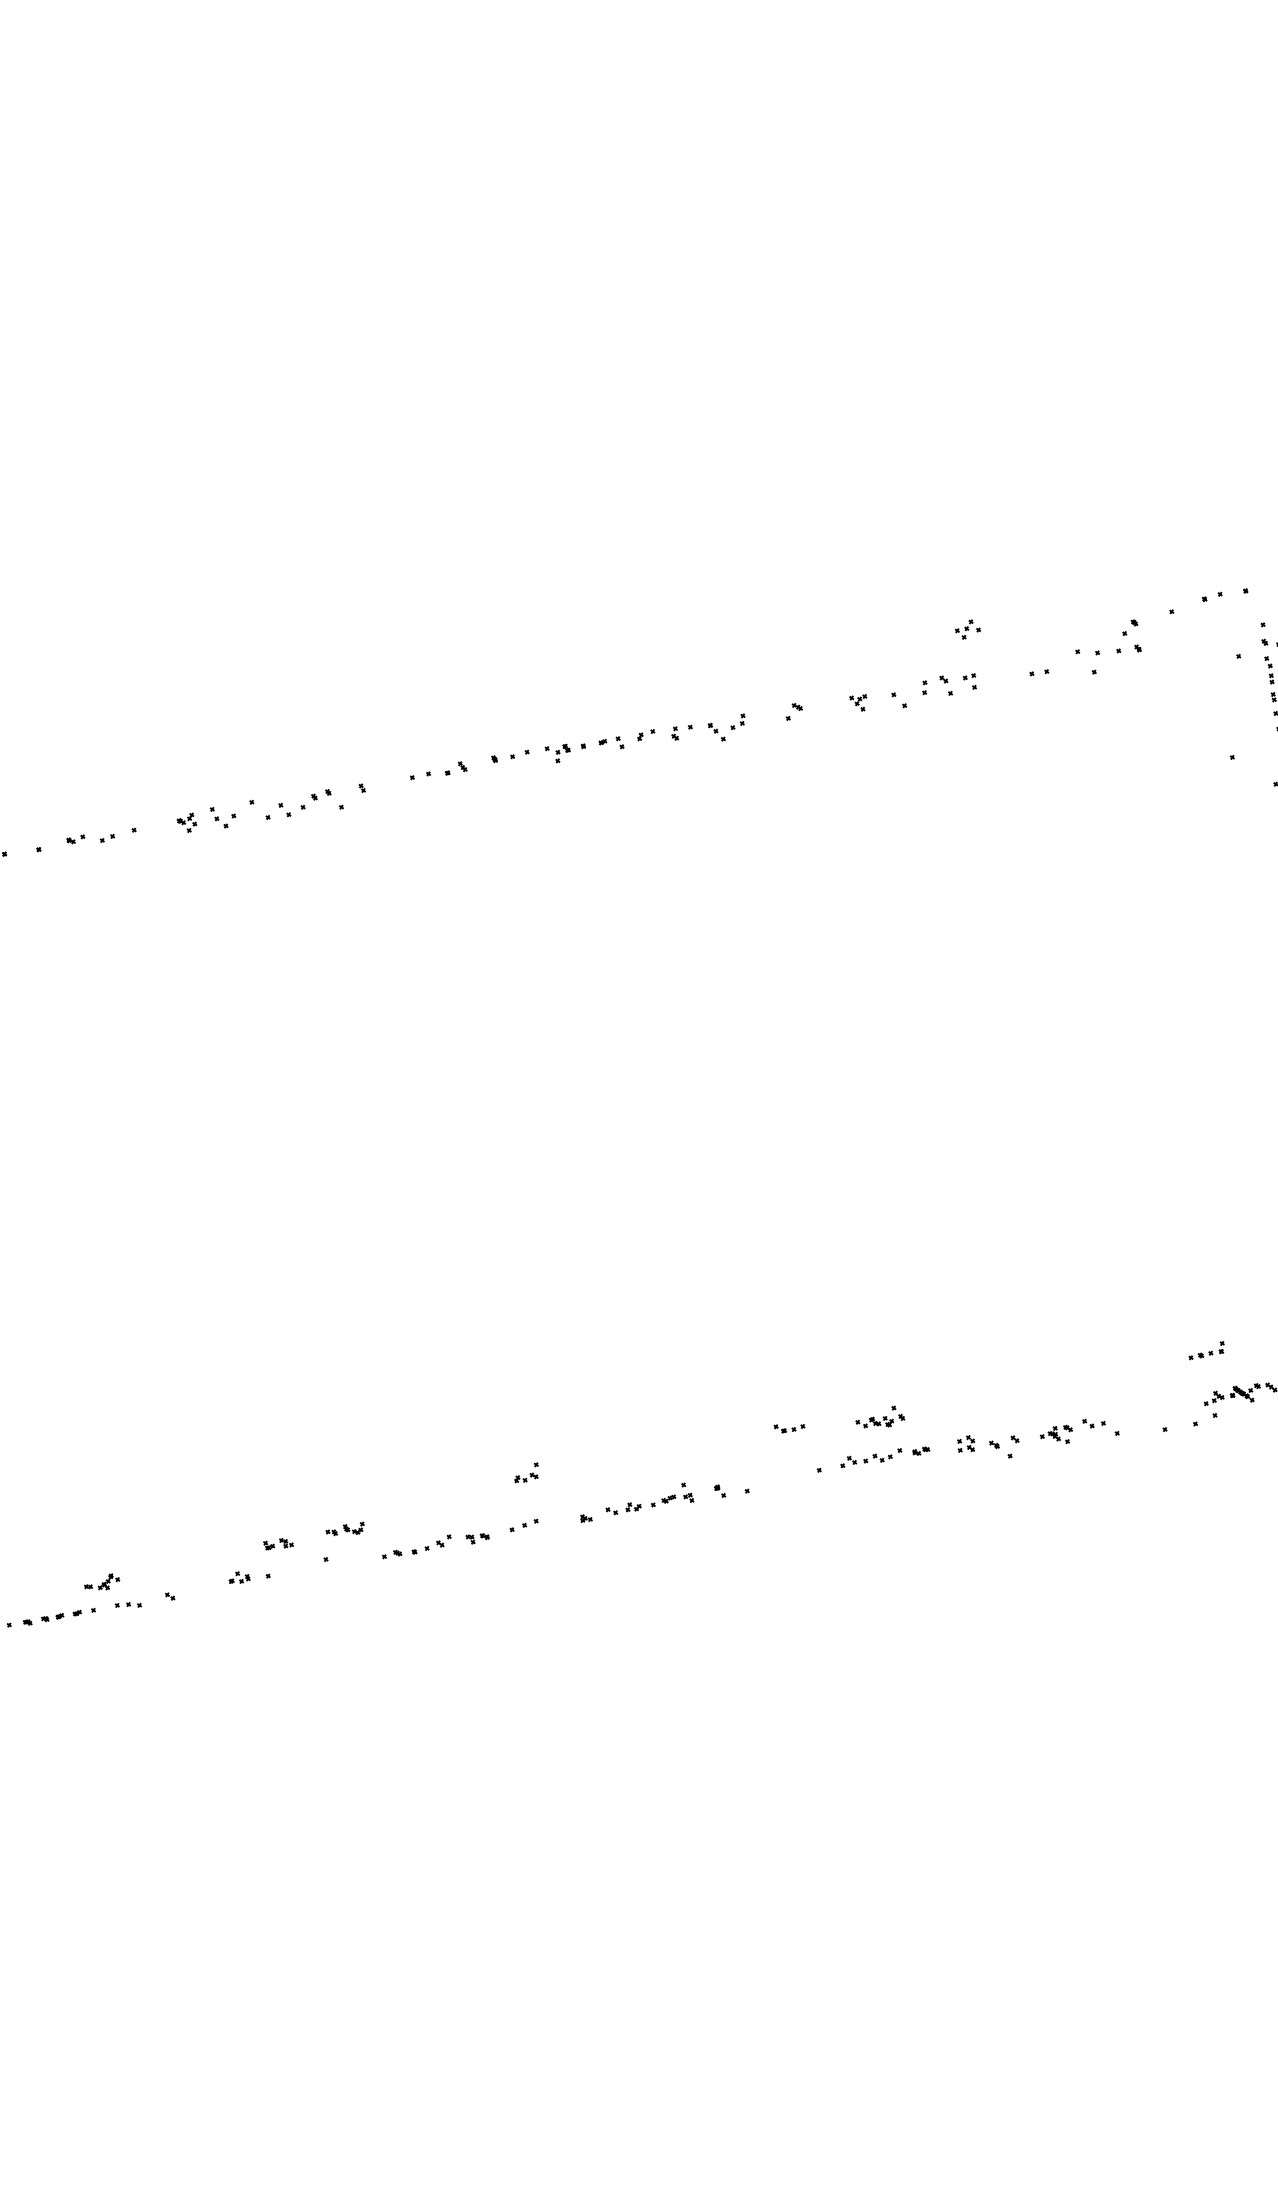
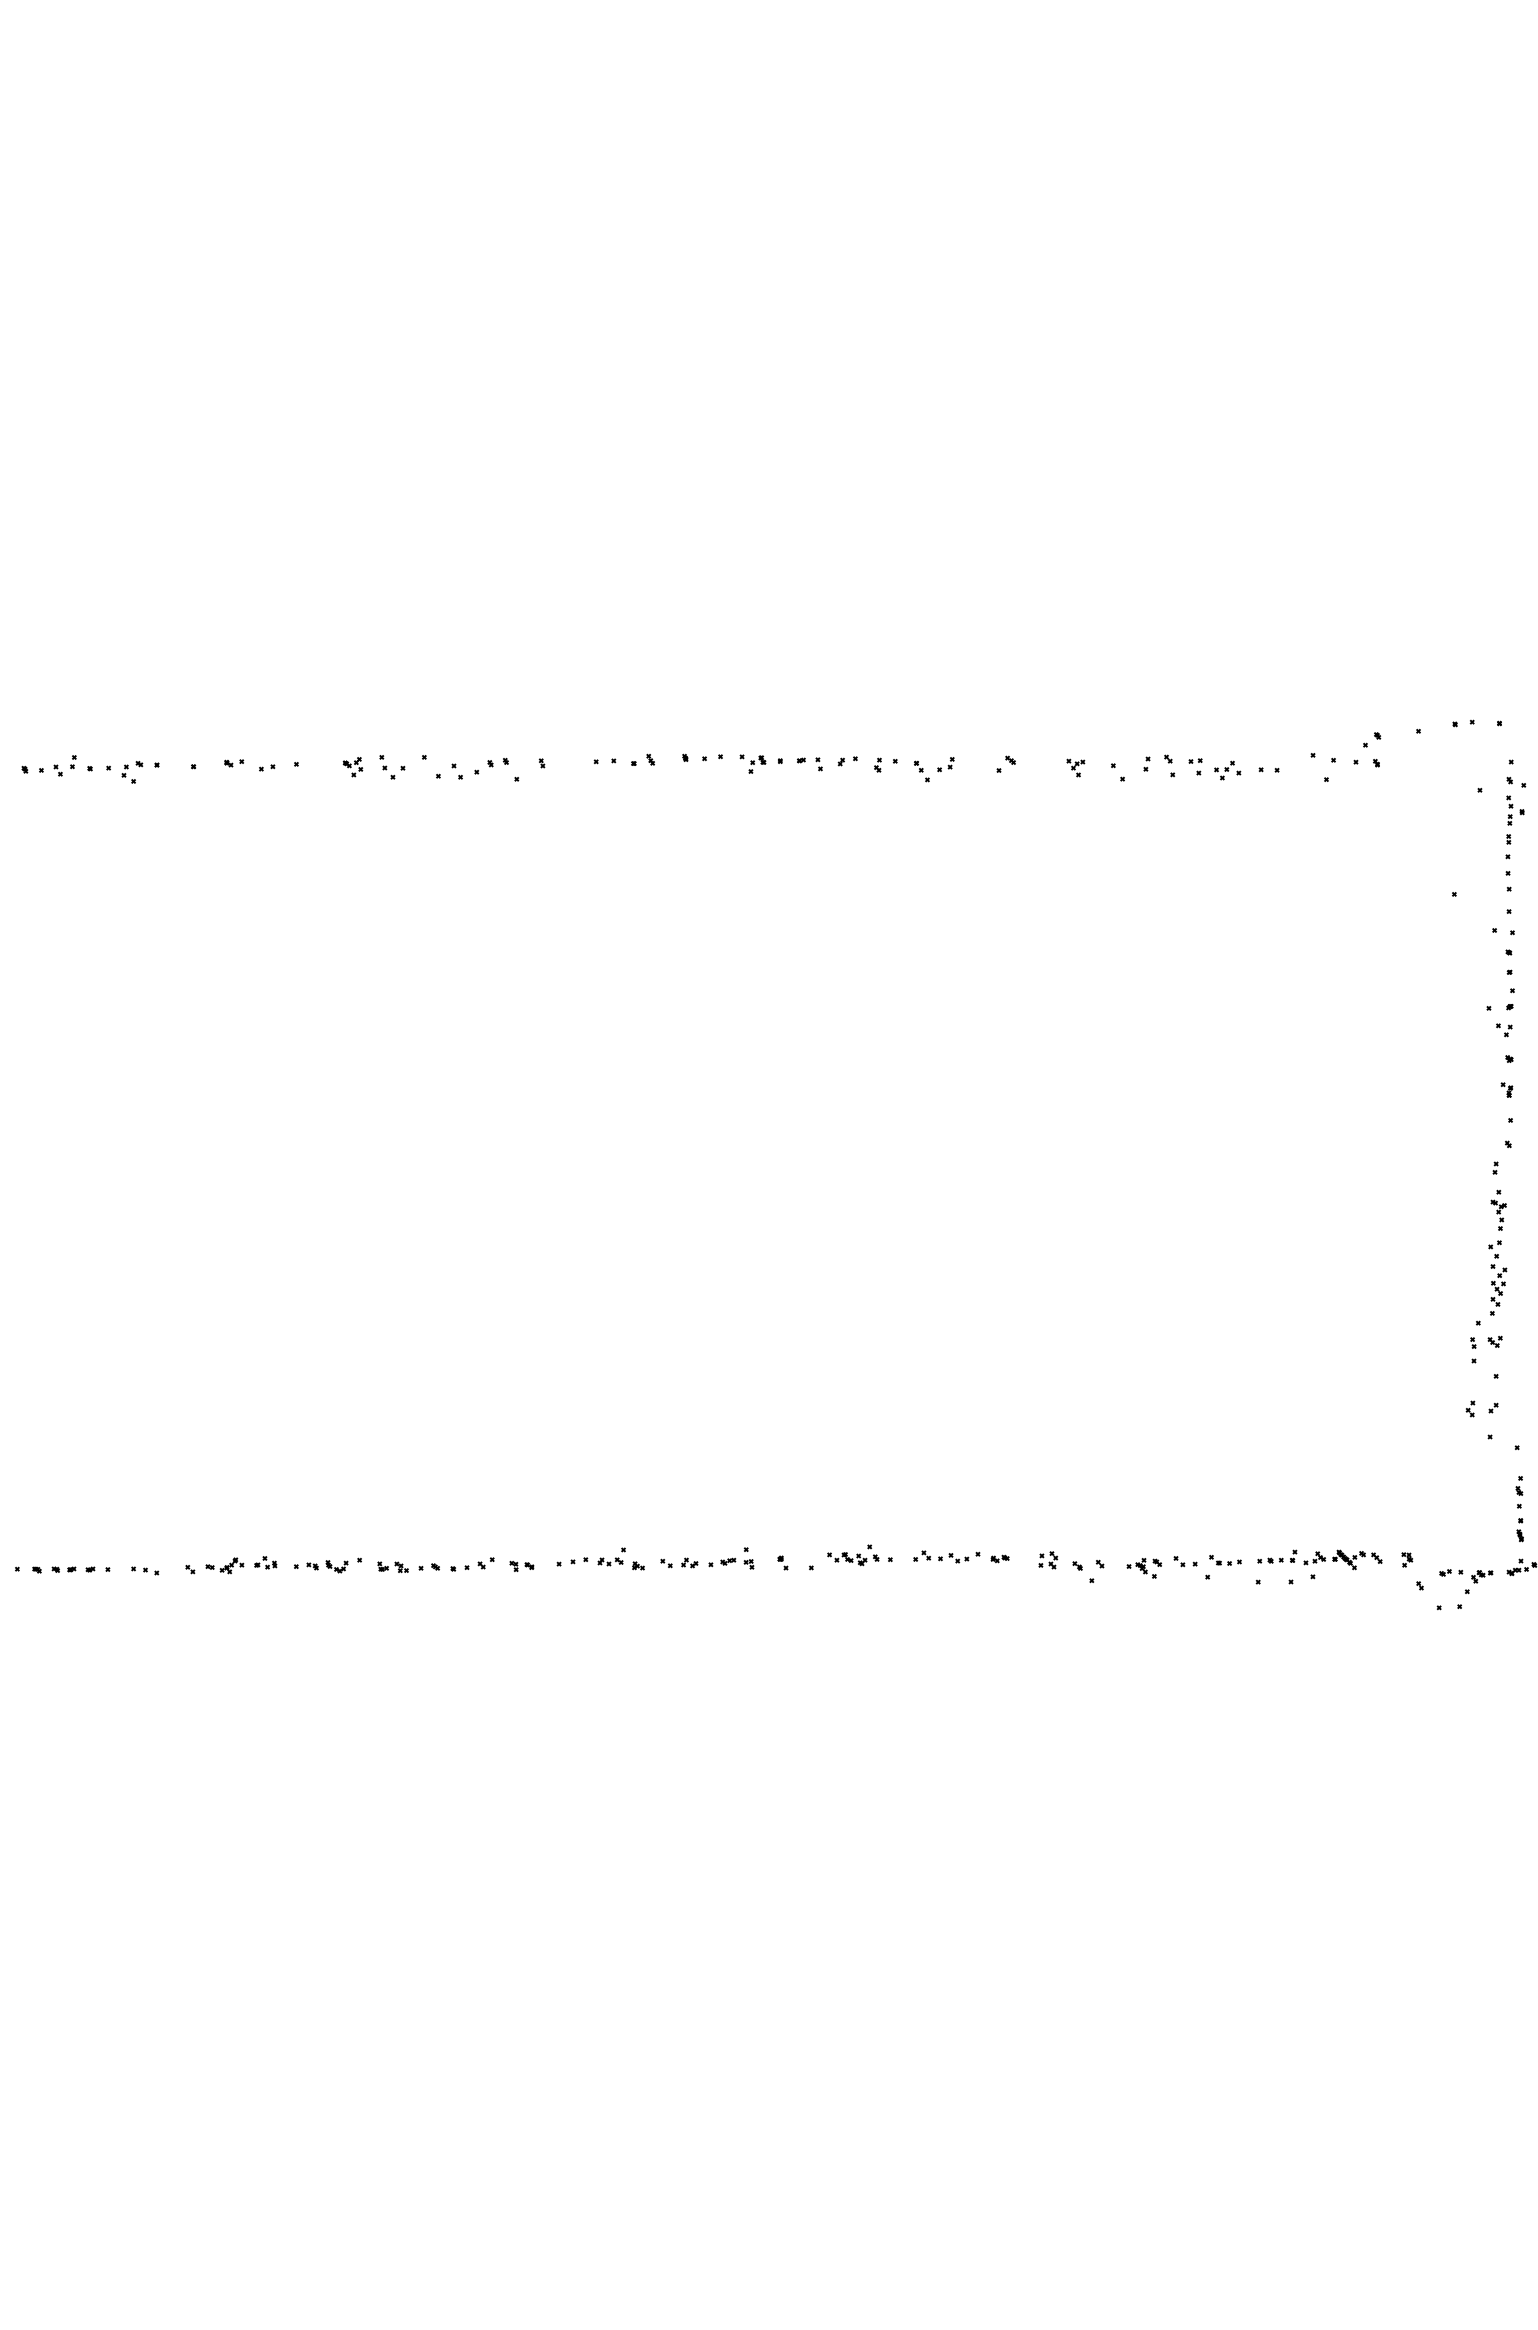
part: (967, 629) -> (1227, 770), moved
part: (1206, 1350) -> (1277, 1556), moved
part: (880, 1418) -> (853, 1555), moved
part: (789, 1427) -> (1225, 1560), moved
part: (526, 1472) -> (611, 1556), moved
part: (345, 1530) -> (327, 1566), moved
part: (277, 1543) -> (392, 1566), moved
part: (101, 1582) -> (224, 1565), moved

